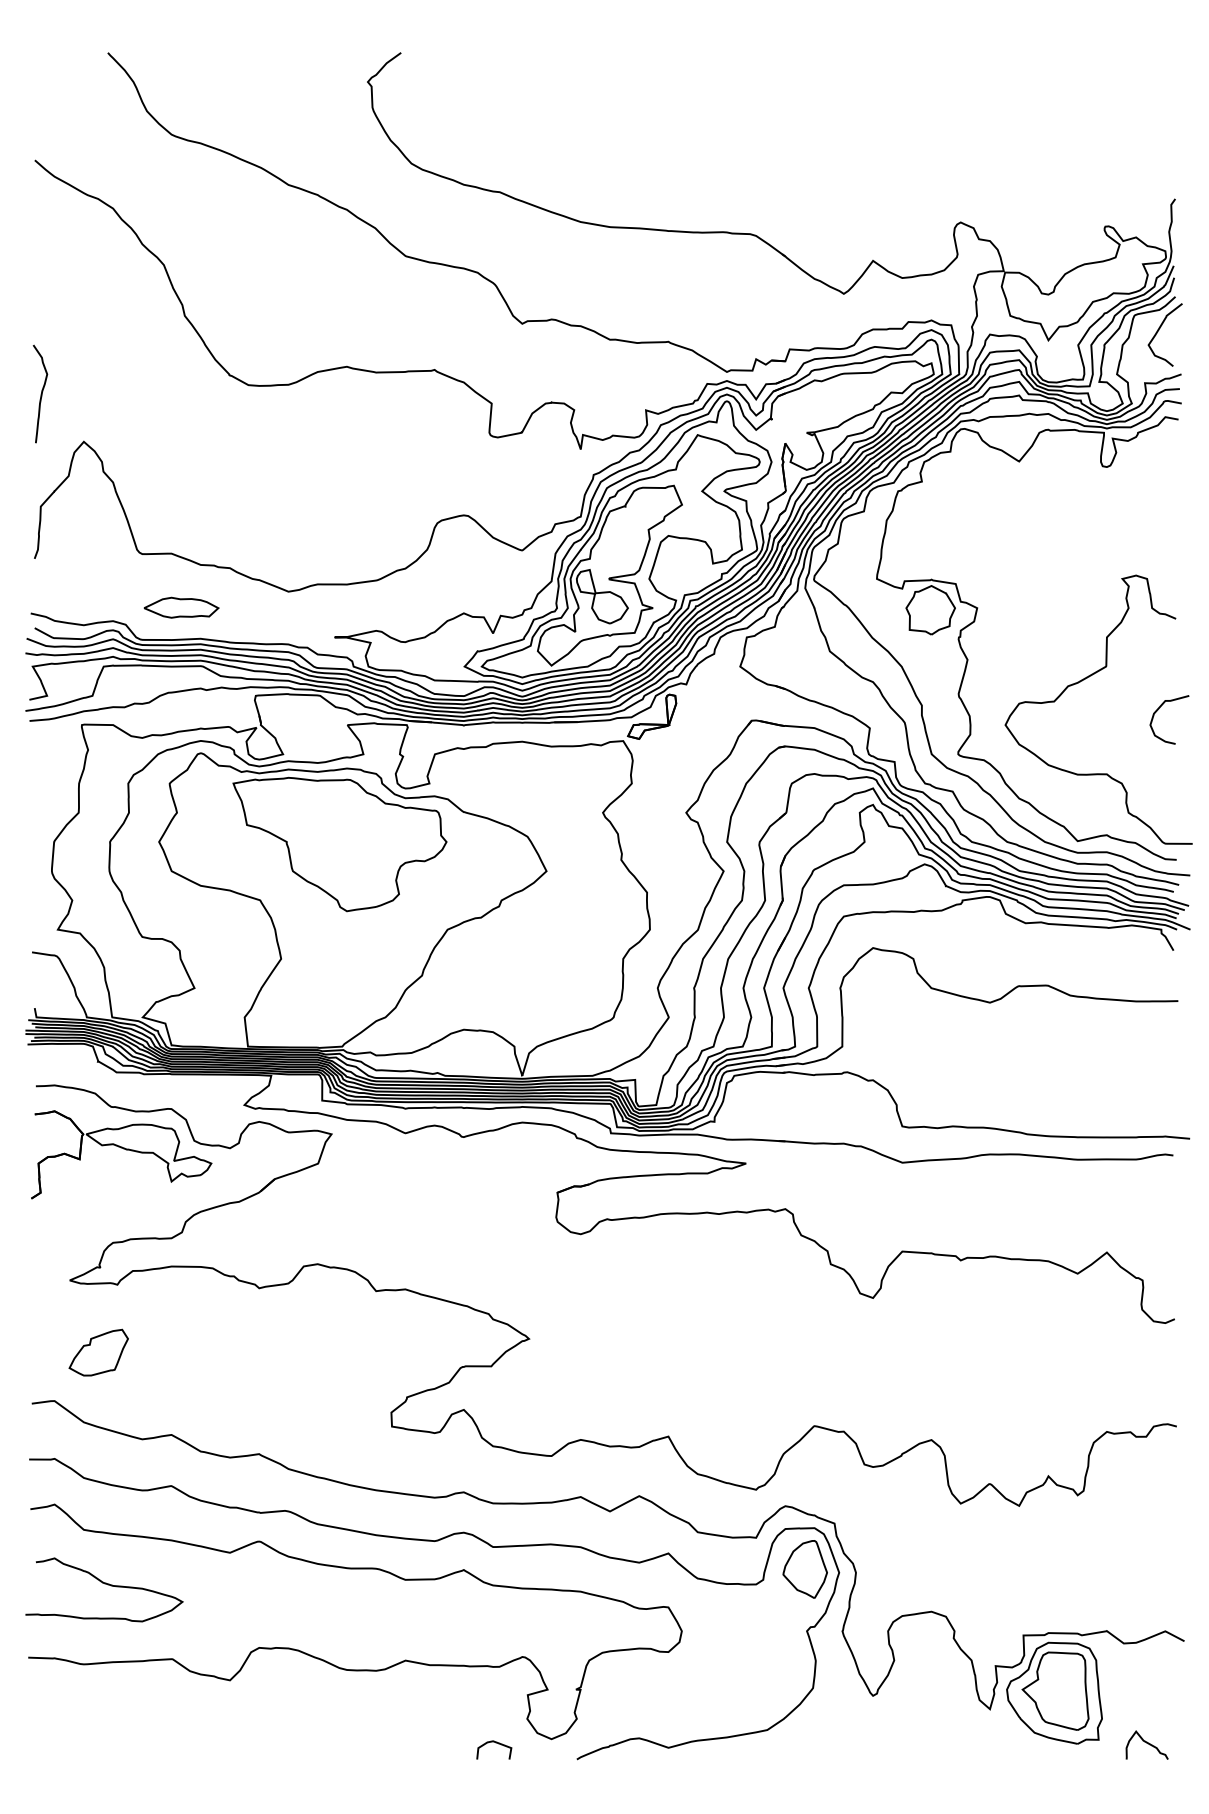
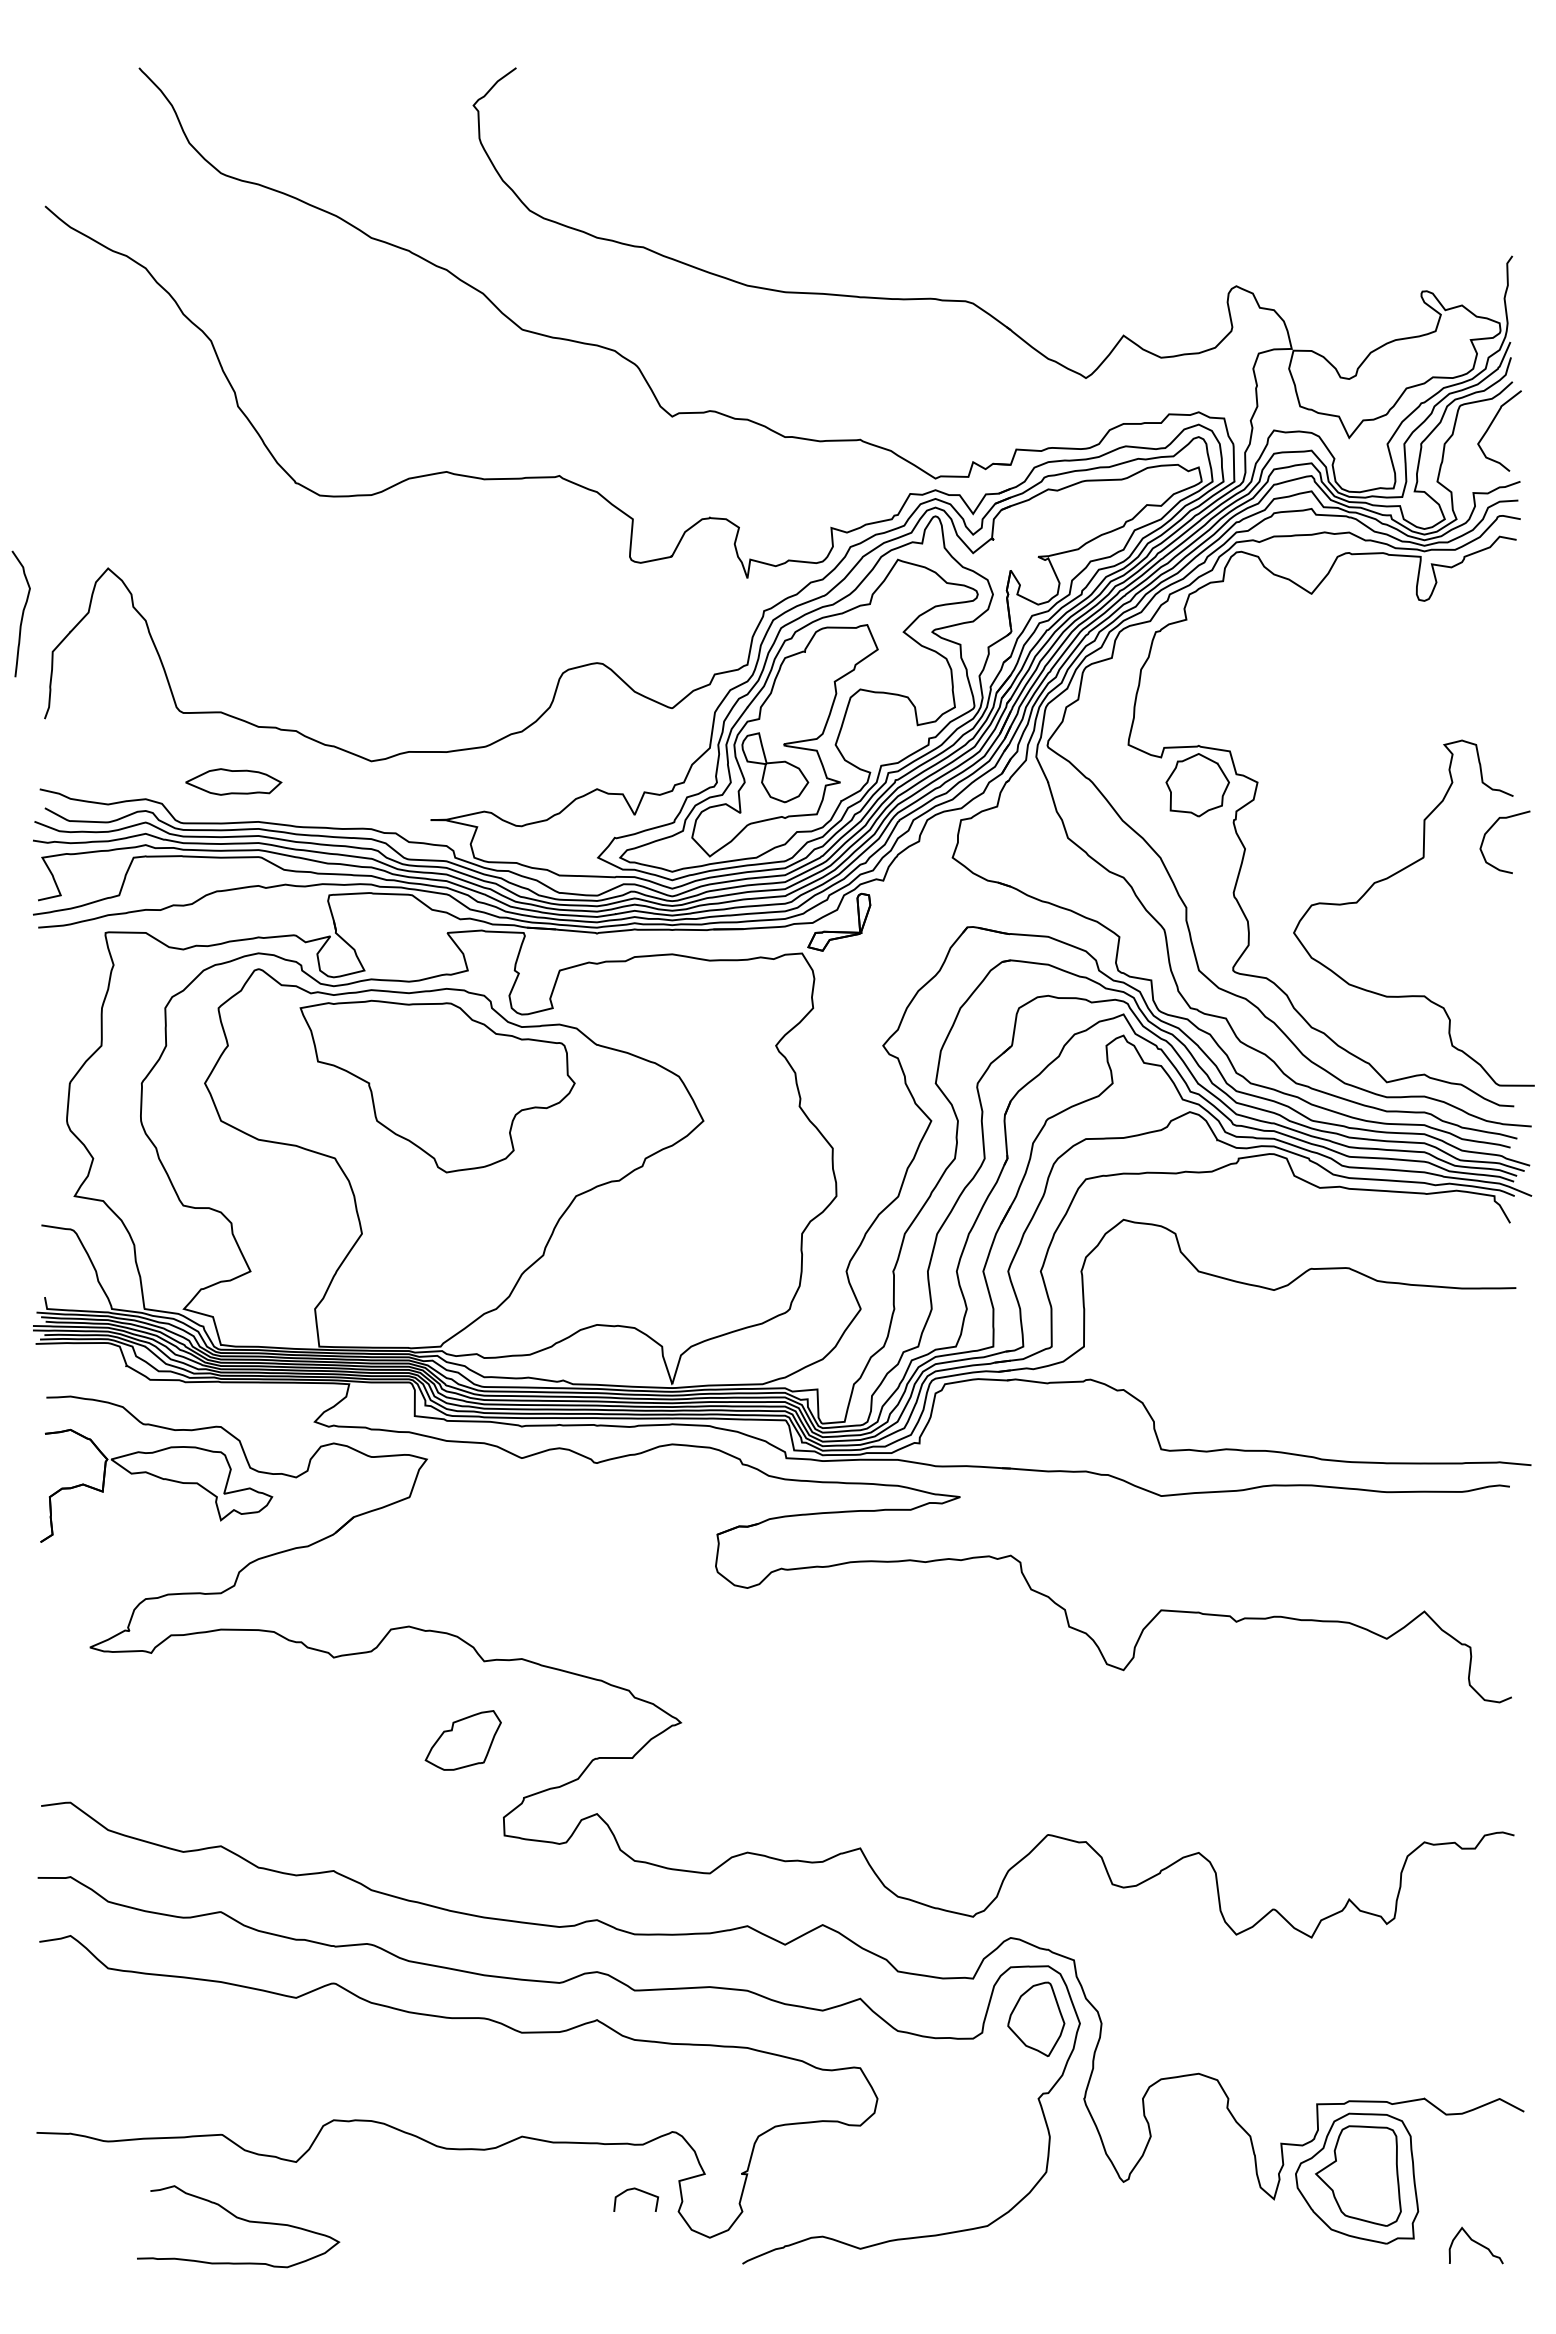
curve: (41, 393) -> (22, 613), moved
curve: (1159, 709) -> (1491, 828), moved
part: (98, 1352) -> (462, 1740), moved
curve: (105, 1584) -> (239, 2219), moved
curve: (496, 1743) -> (639, 2191), moved

